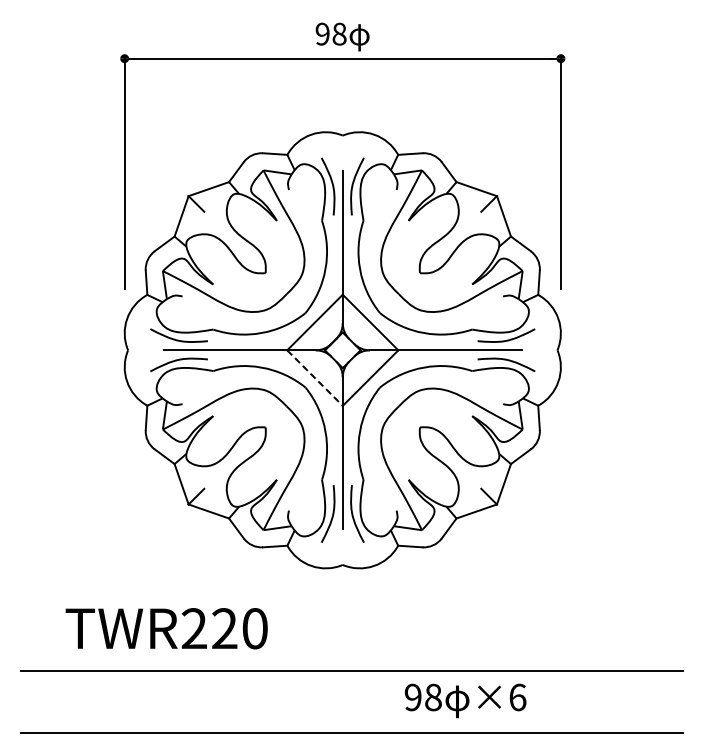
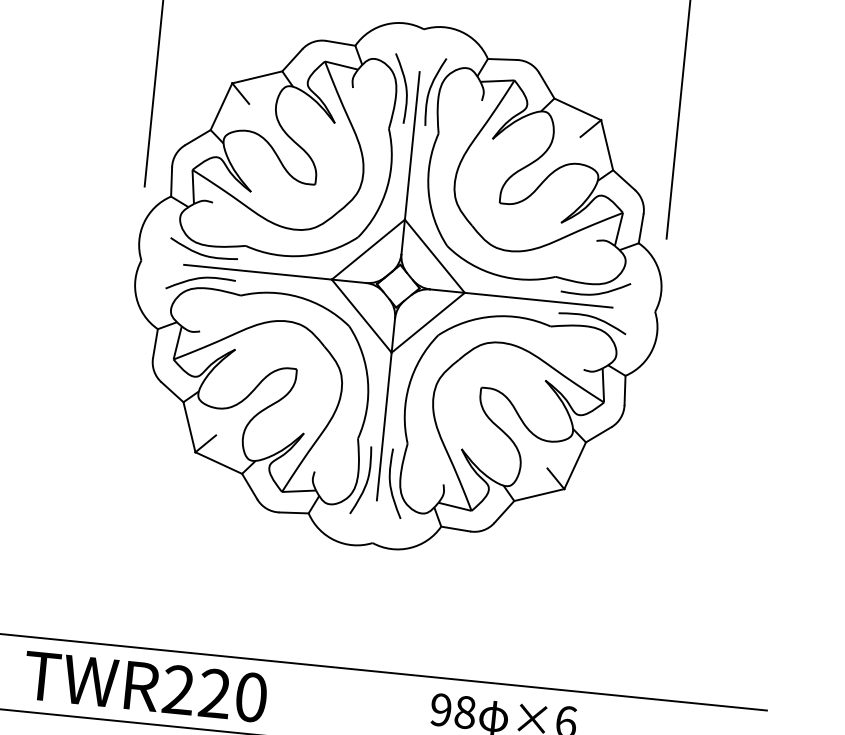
line: (315, 378) -> (362, 316), dashed -> solid
text: (166, 628) -> (145, 686), moved

